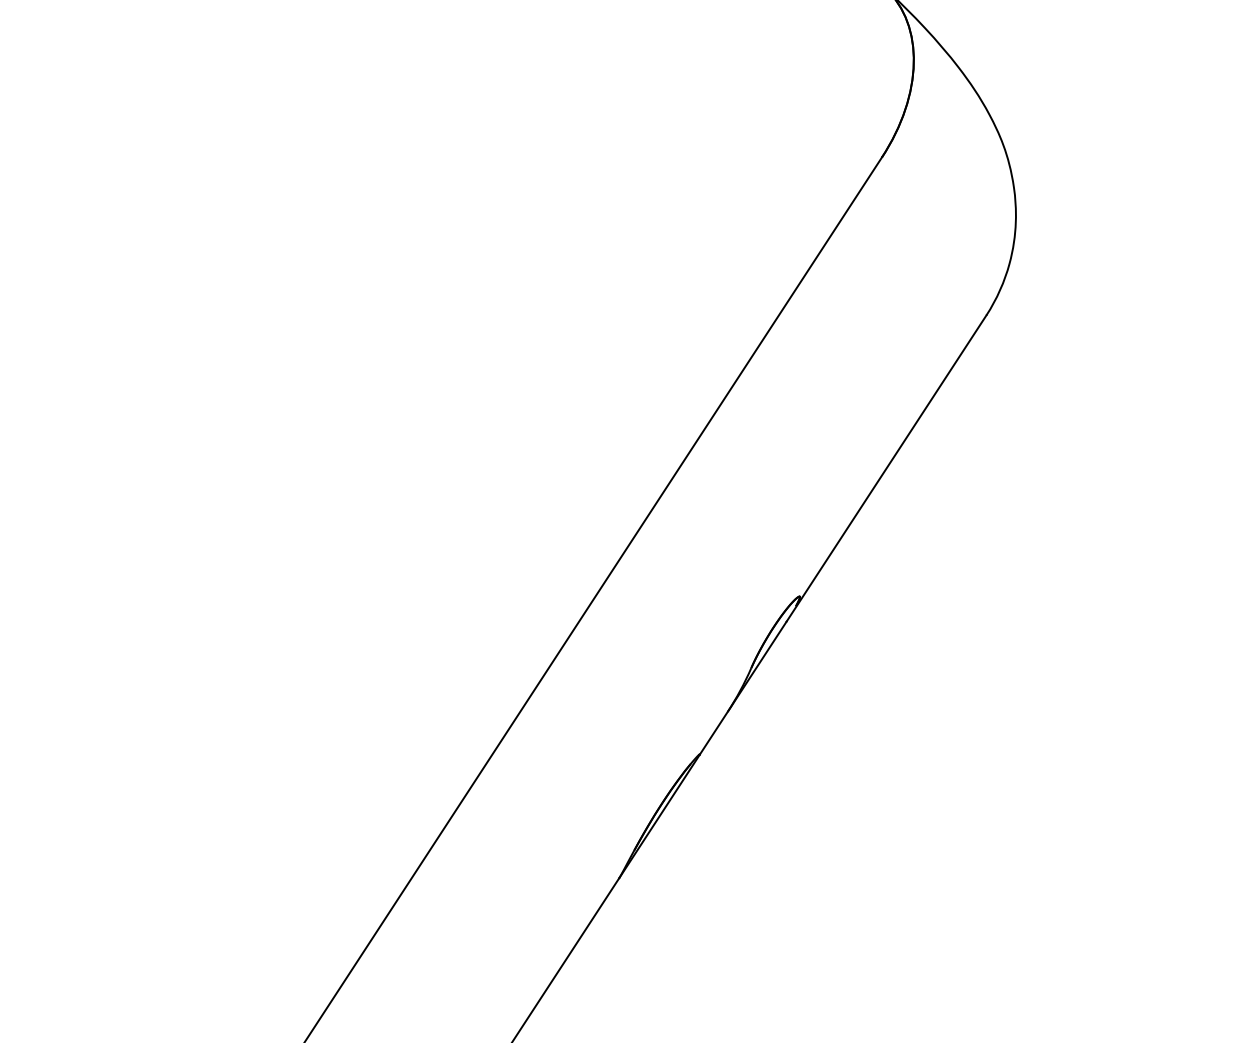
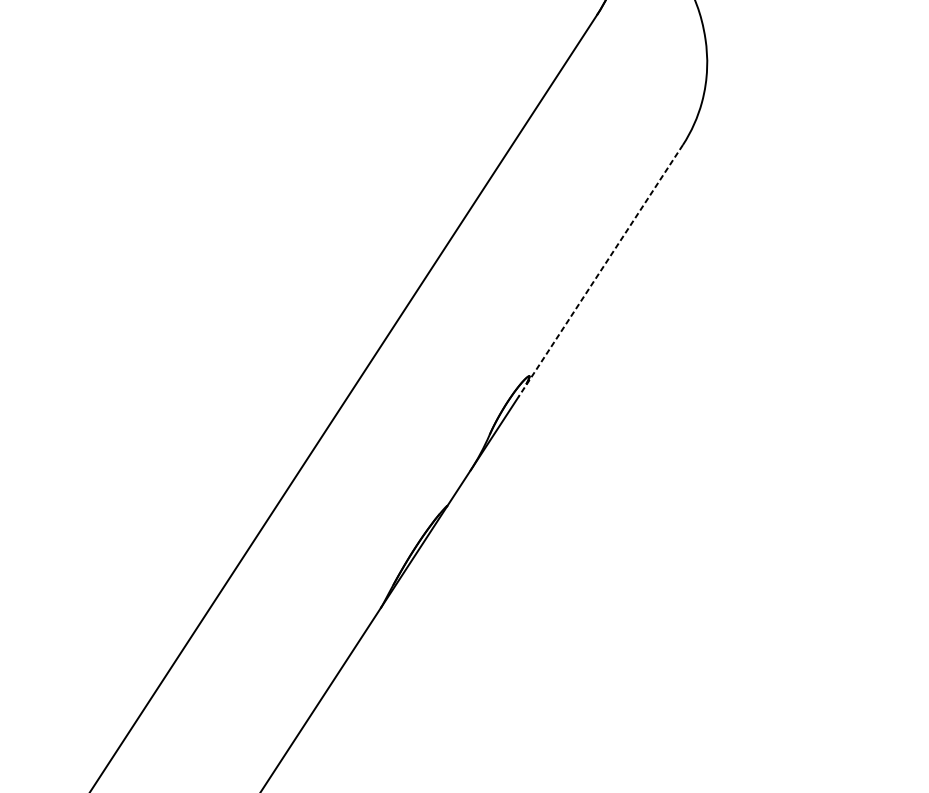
line: (886, 468) -> (600, 270), solid -> dashed

